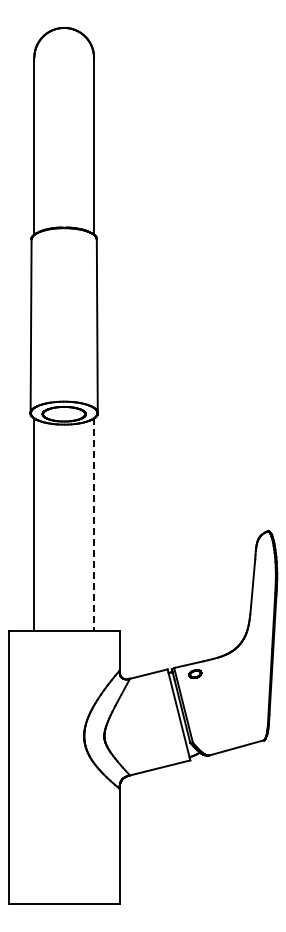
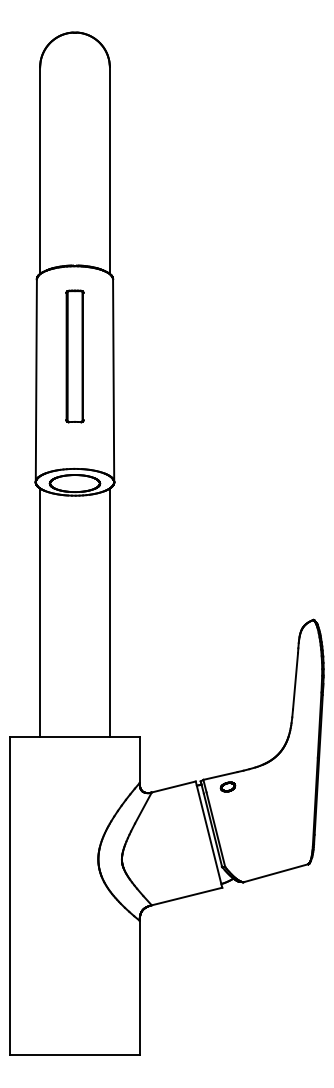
part: (63, 305) -> (74, 356), added
line: (94, 525) -> (110, 613), dashed -> solid

